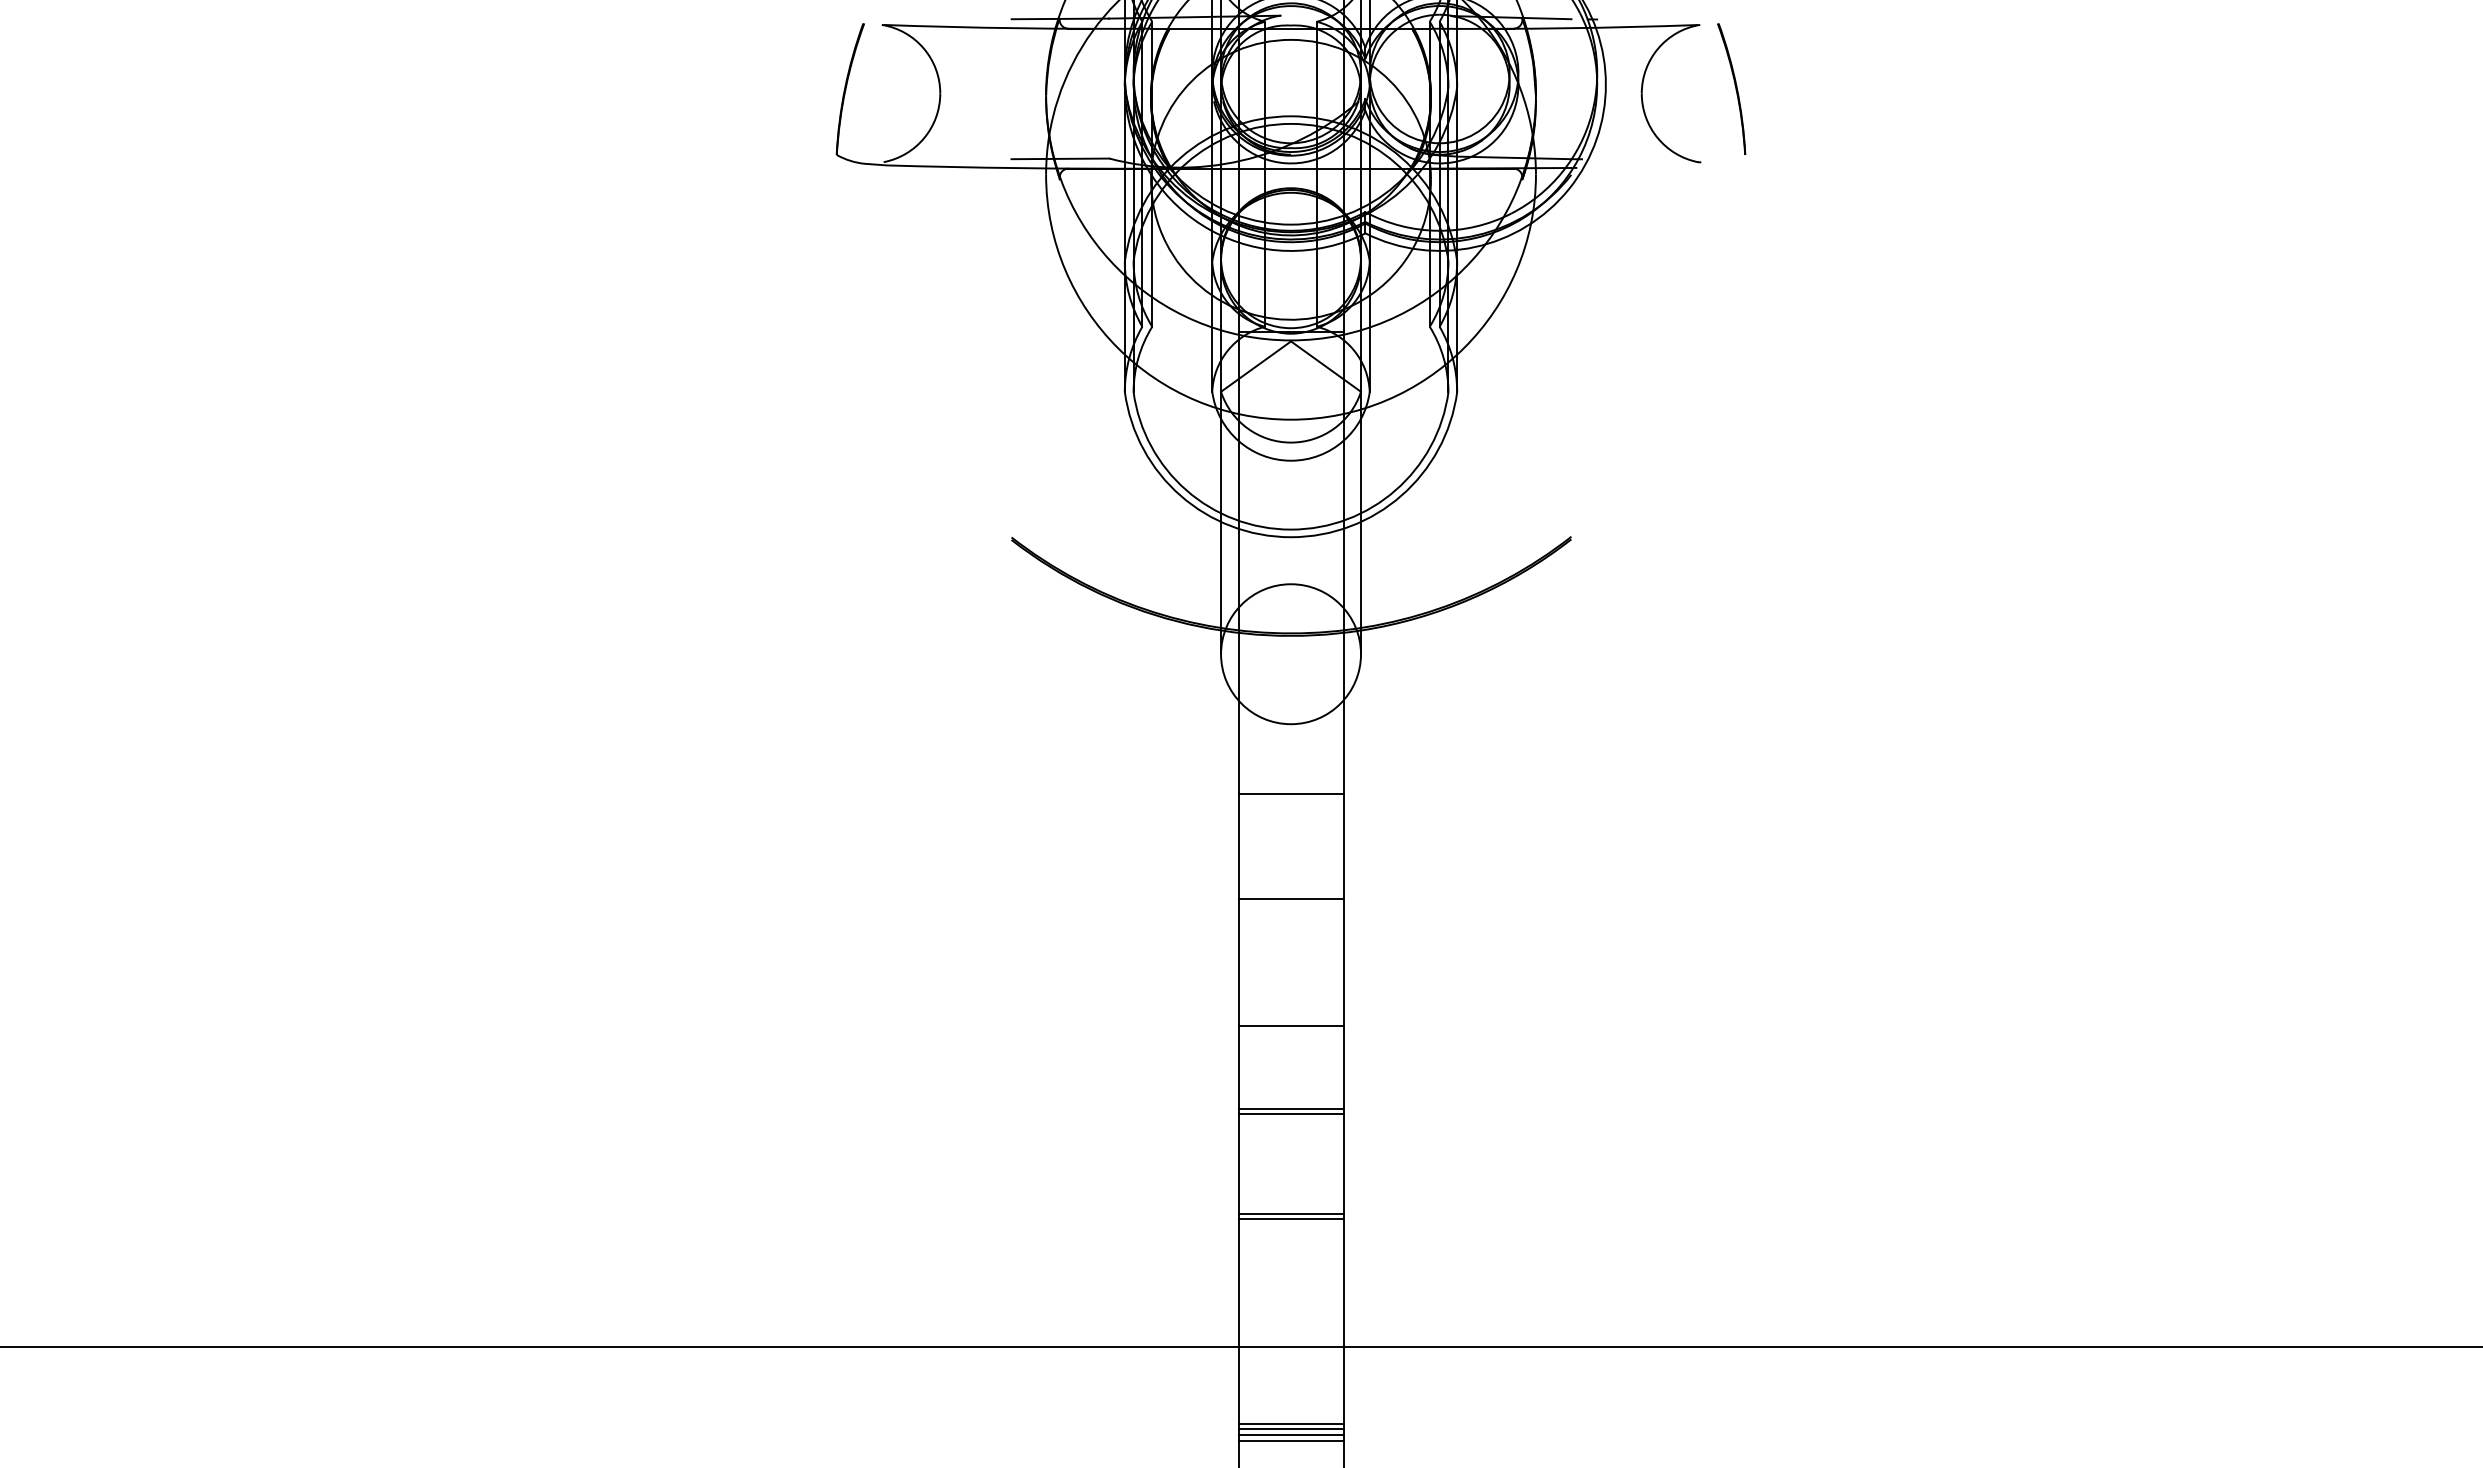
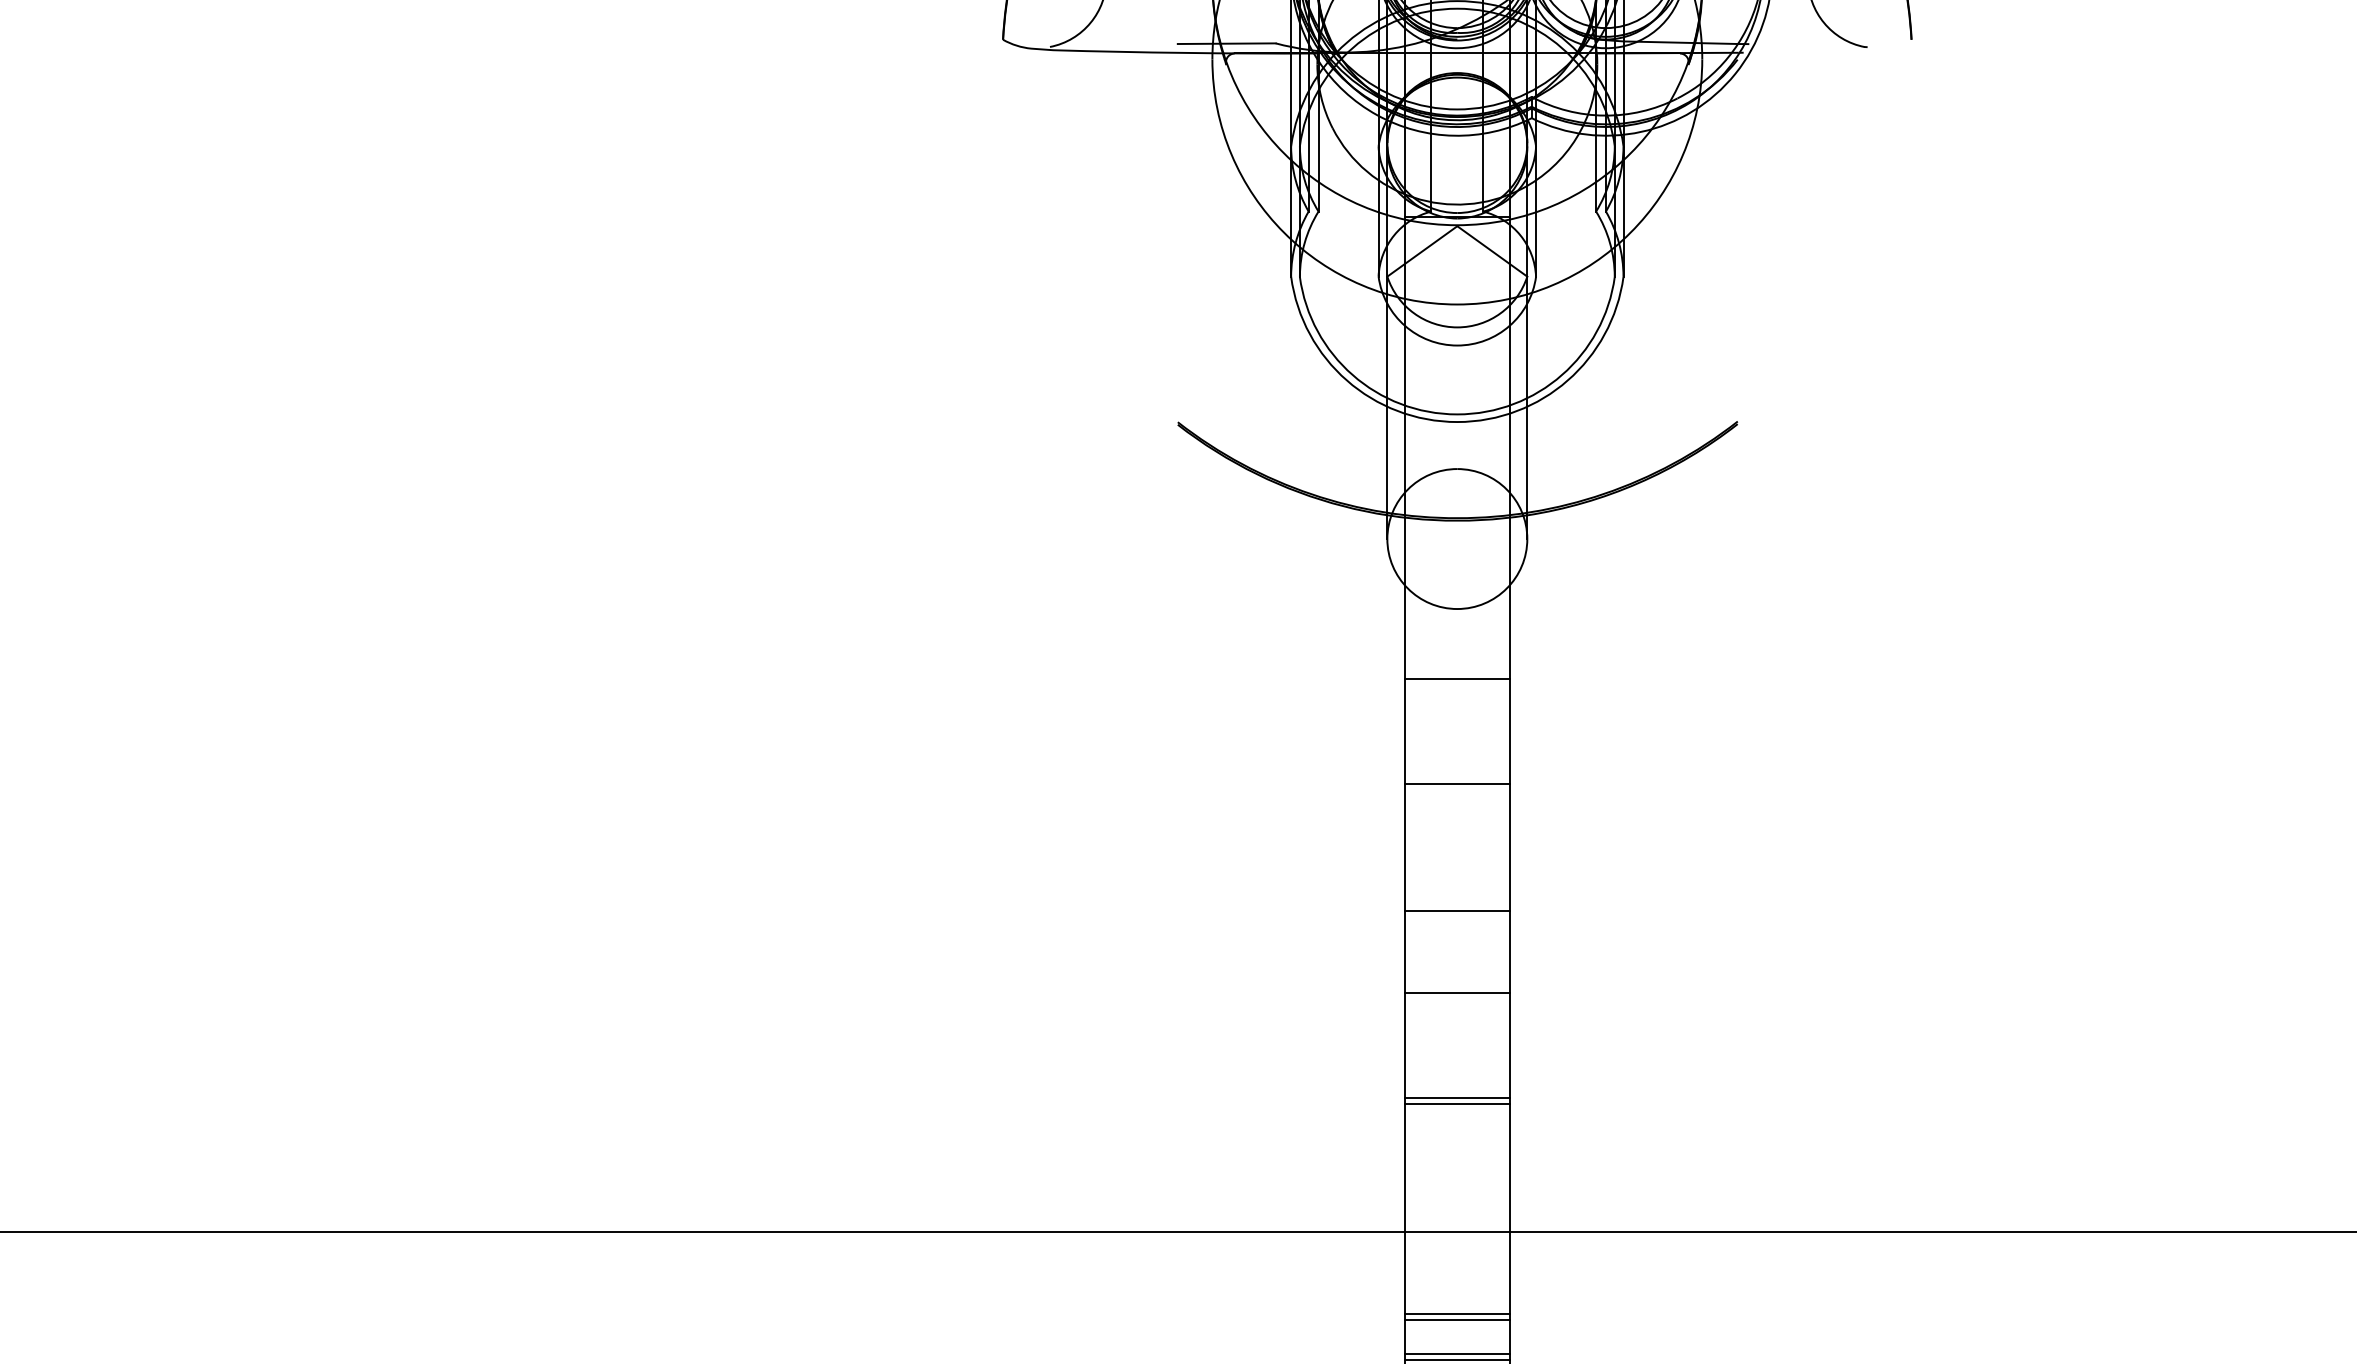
line: (1290, 1114) -> (1456, 999), removed
line: (1290, 1423) -> (1456, 1308), removed
line: (1290, 1440) -> (1456, 1325), removed

